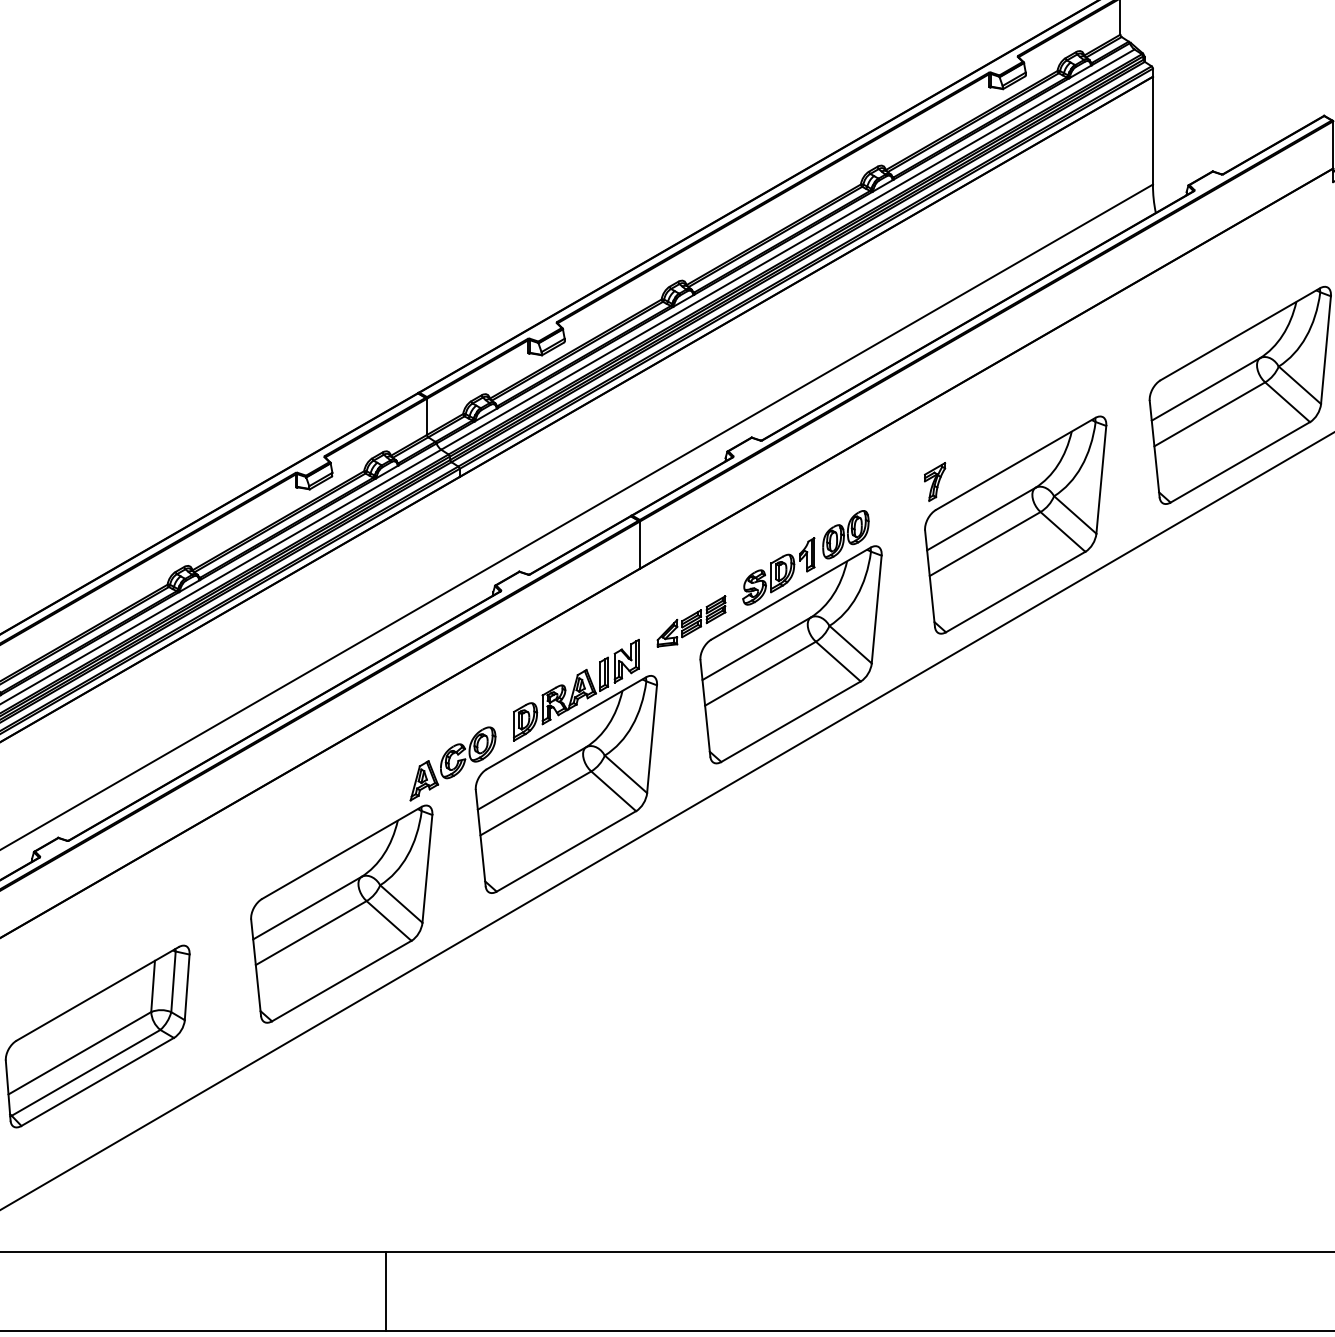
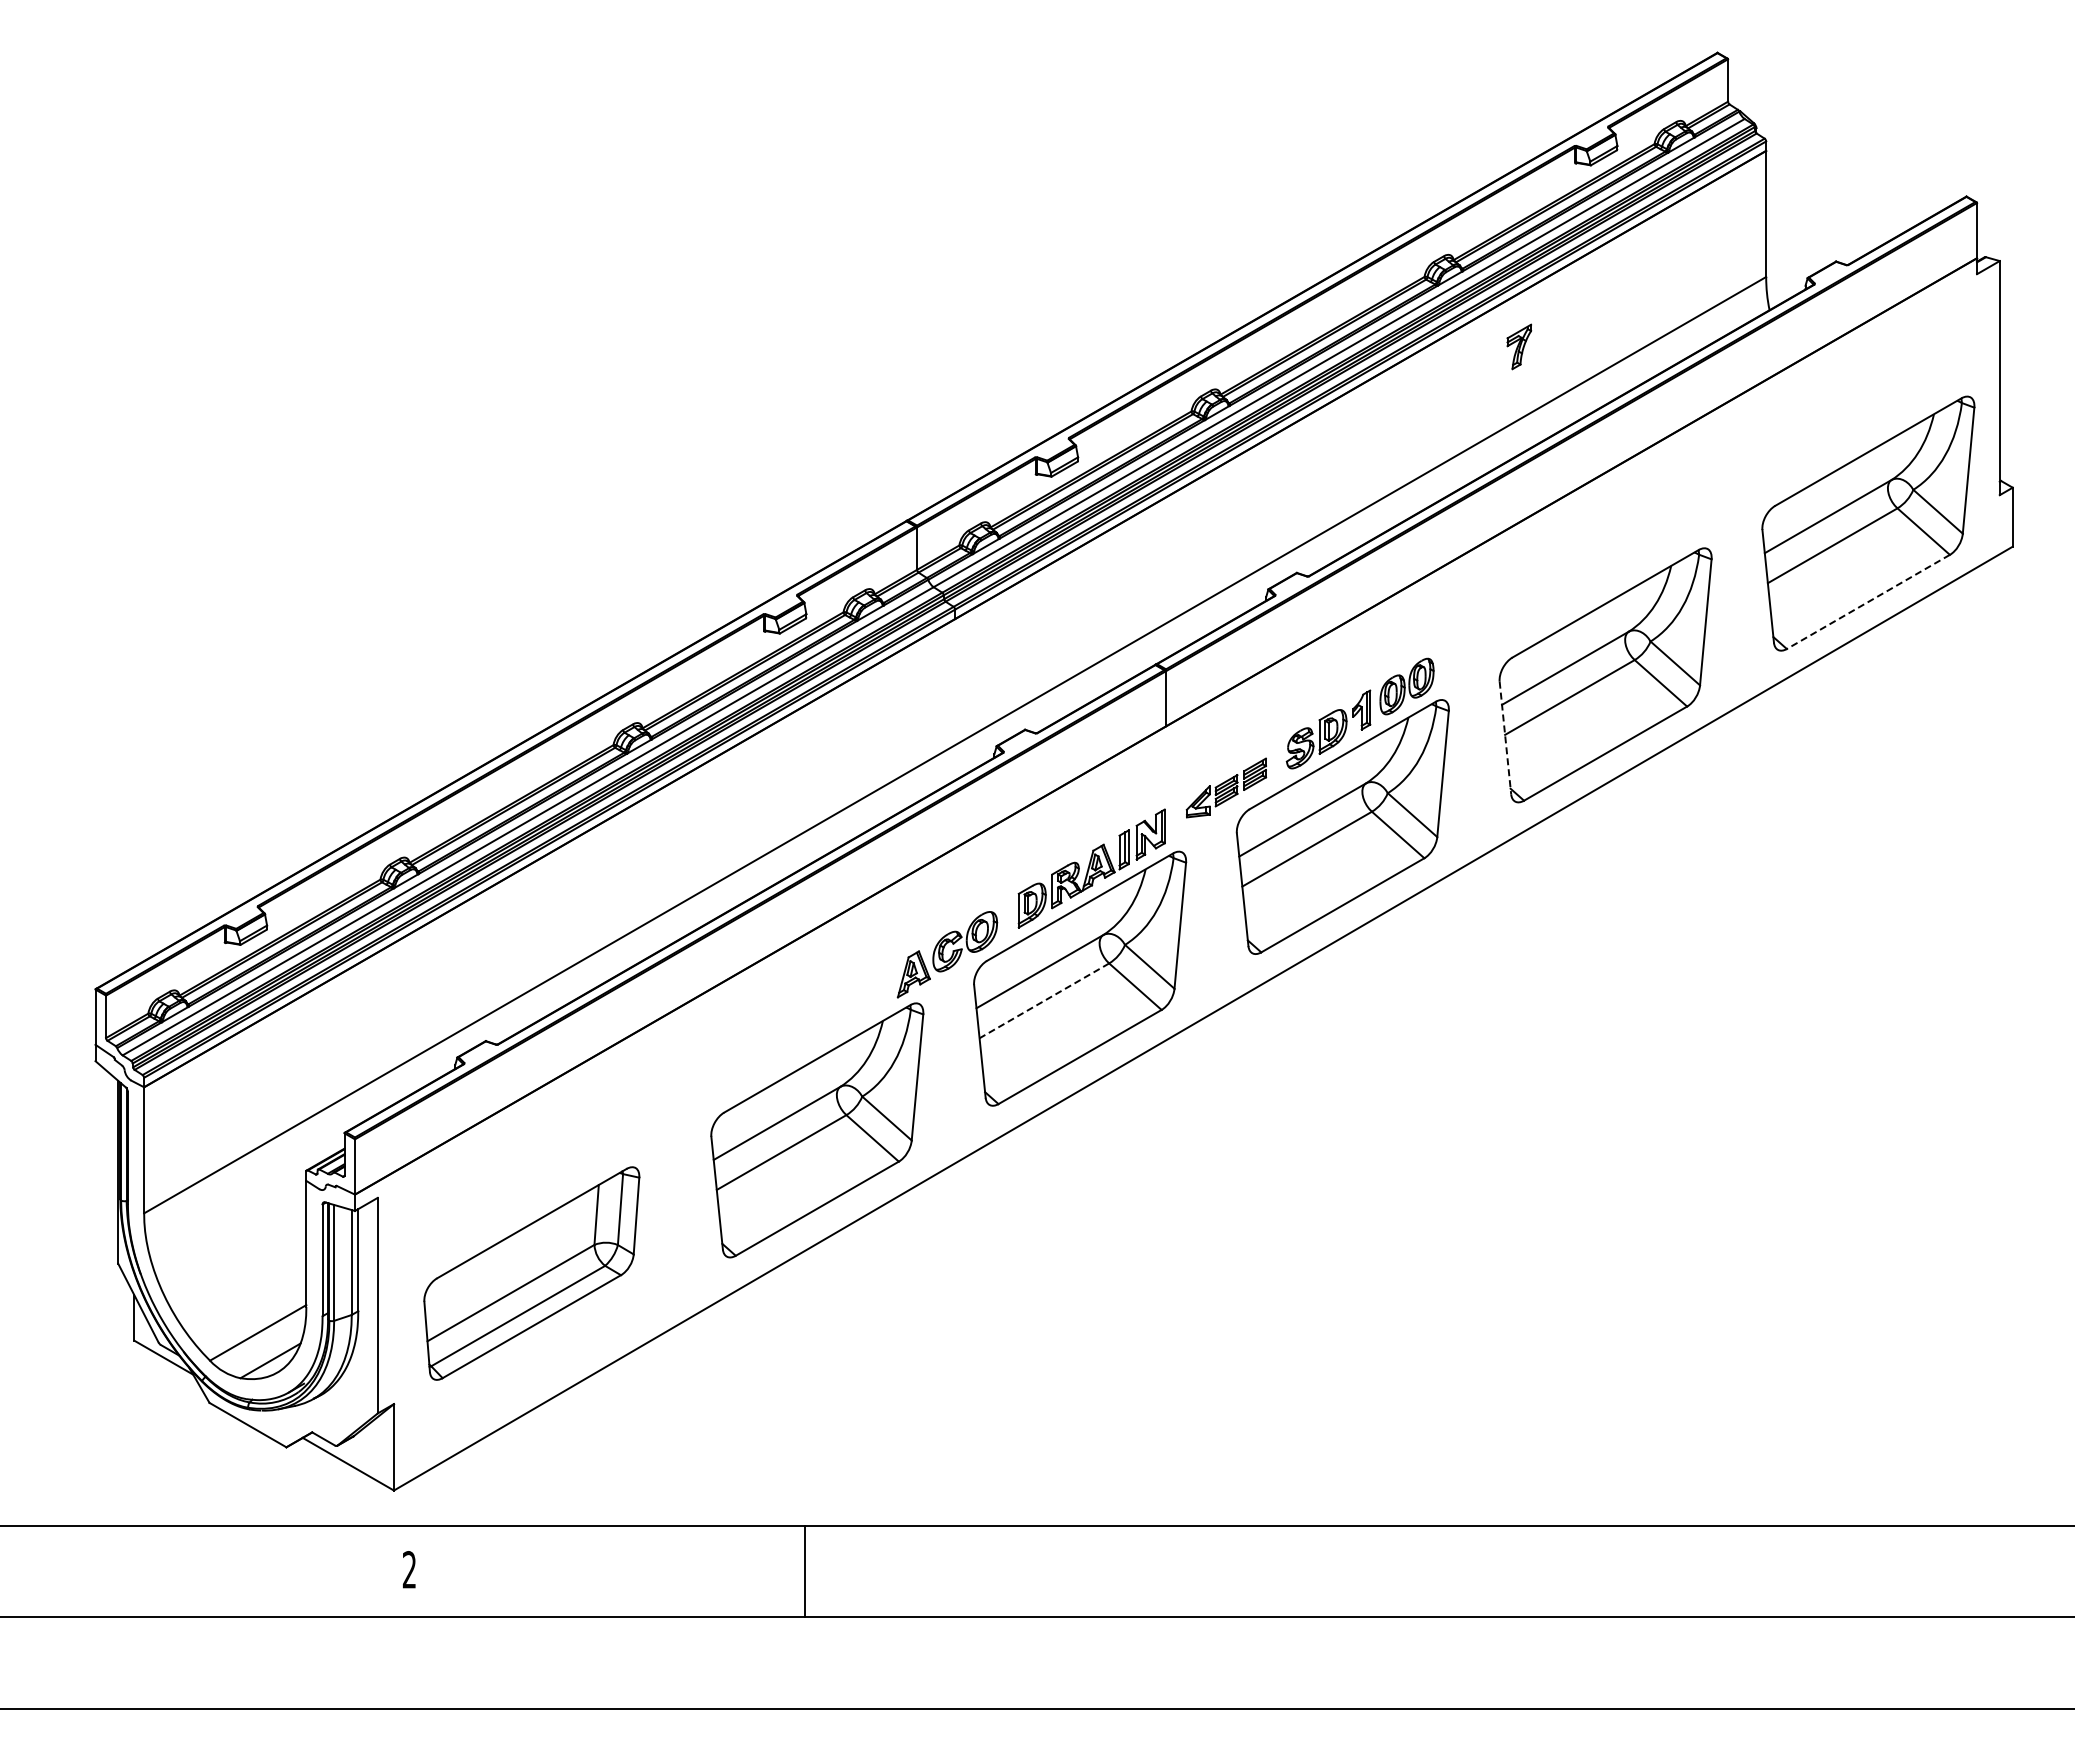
line: (1239, 462) -> (1867, 602), solid -> dashed
part: (935, 481) -> (1519, 346), moved
line: (930, 579) -> (1505, 738), solid -> dashed
line: (535, 803) -> (1044, 1000), solid -> dashed
line: (386, 1291) -> (804, 1571), moved

